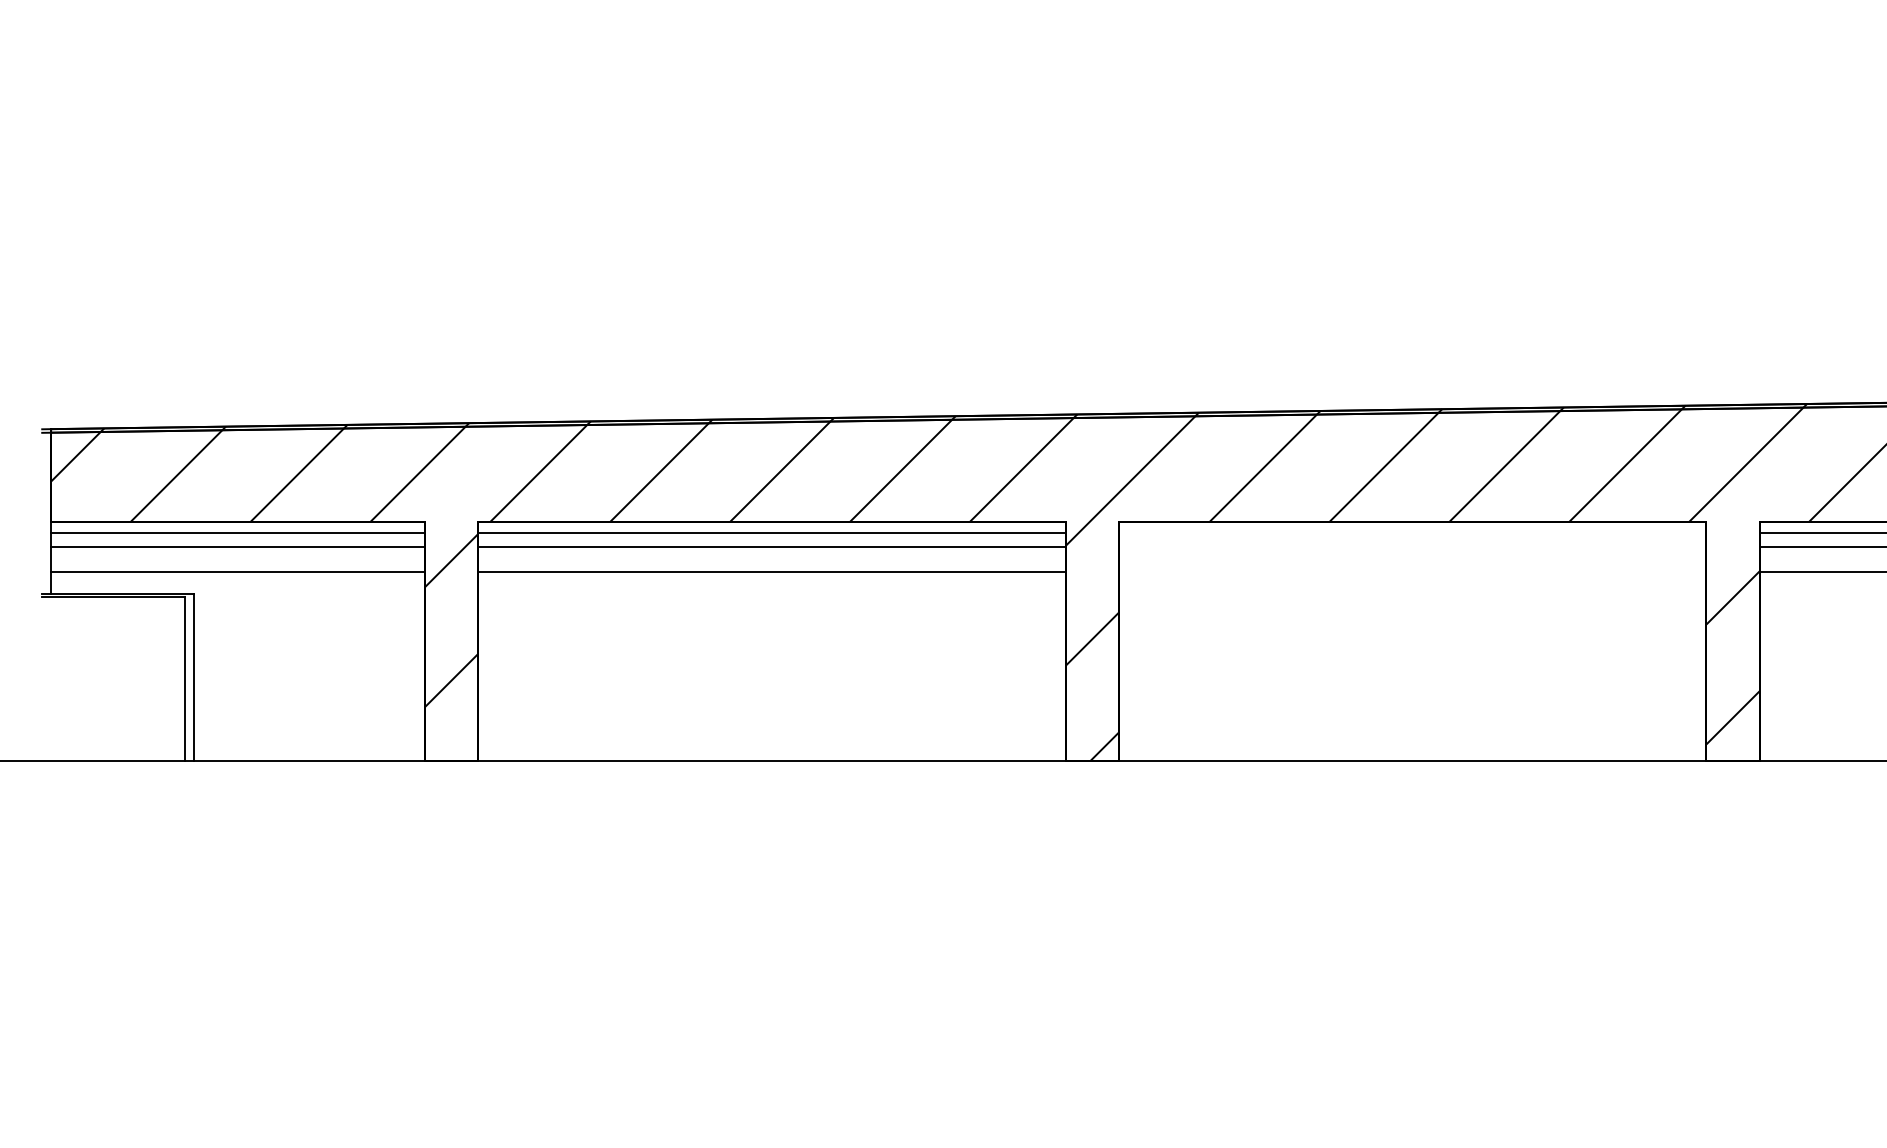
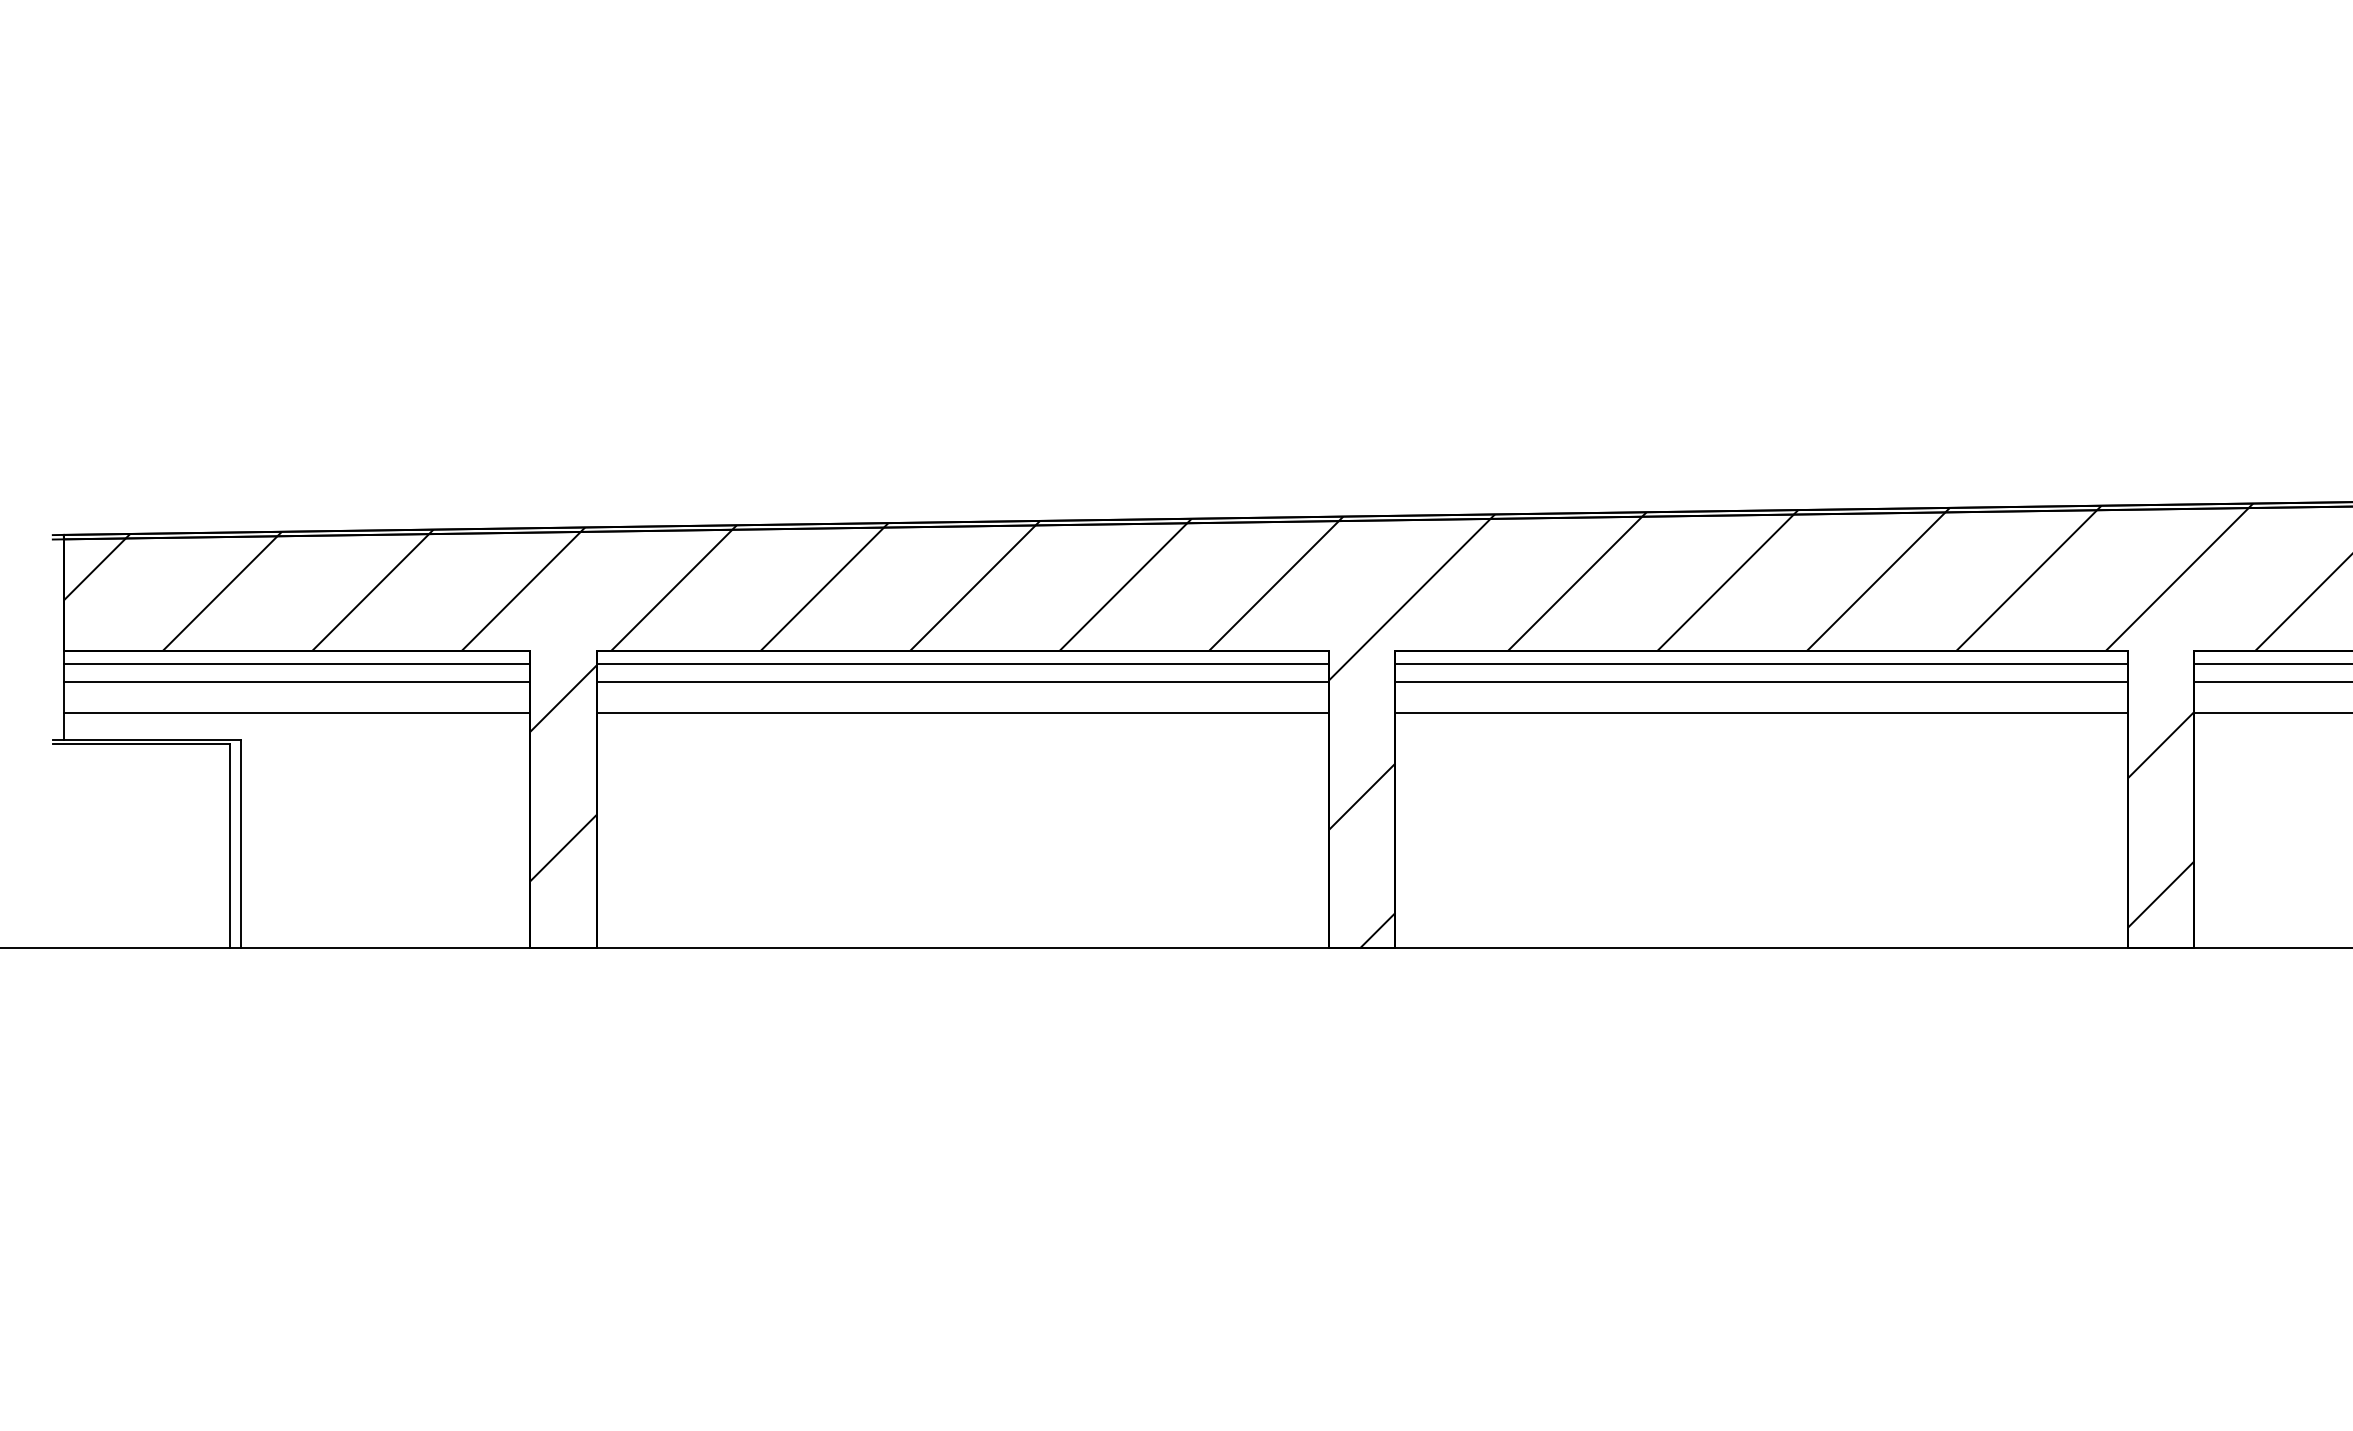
line: (1412, 533) -> (1761, 664), added
line: (1412, 547) -> (1761, 682), added
line: (1412, 572) -> (1761, 713), added

